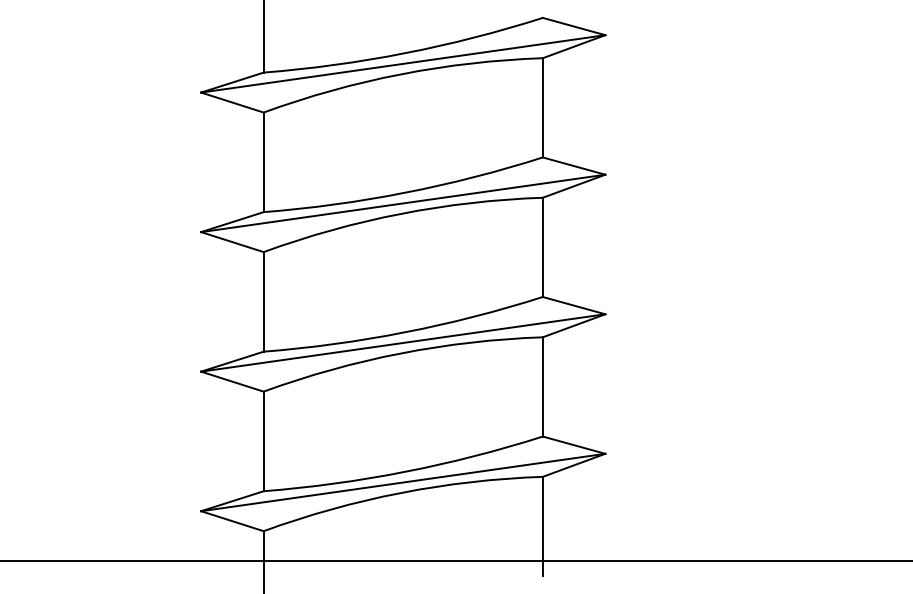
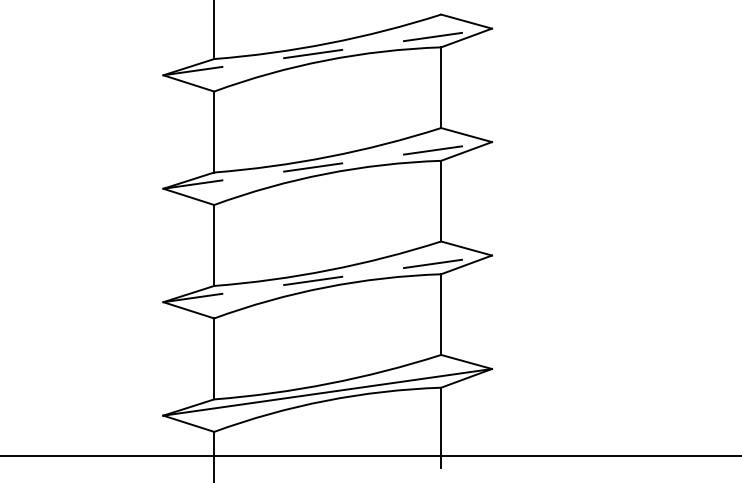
line: (403, 63) -> (327, 51), solid -> dashed
line: (403, 203) -> (327, 165), solid -> dashed
line: (403, 342) -> (327, 278), solid -> dashed

